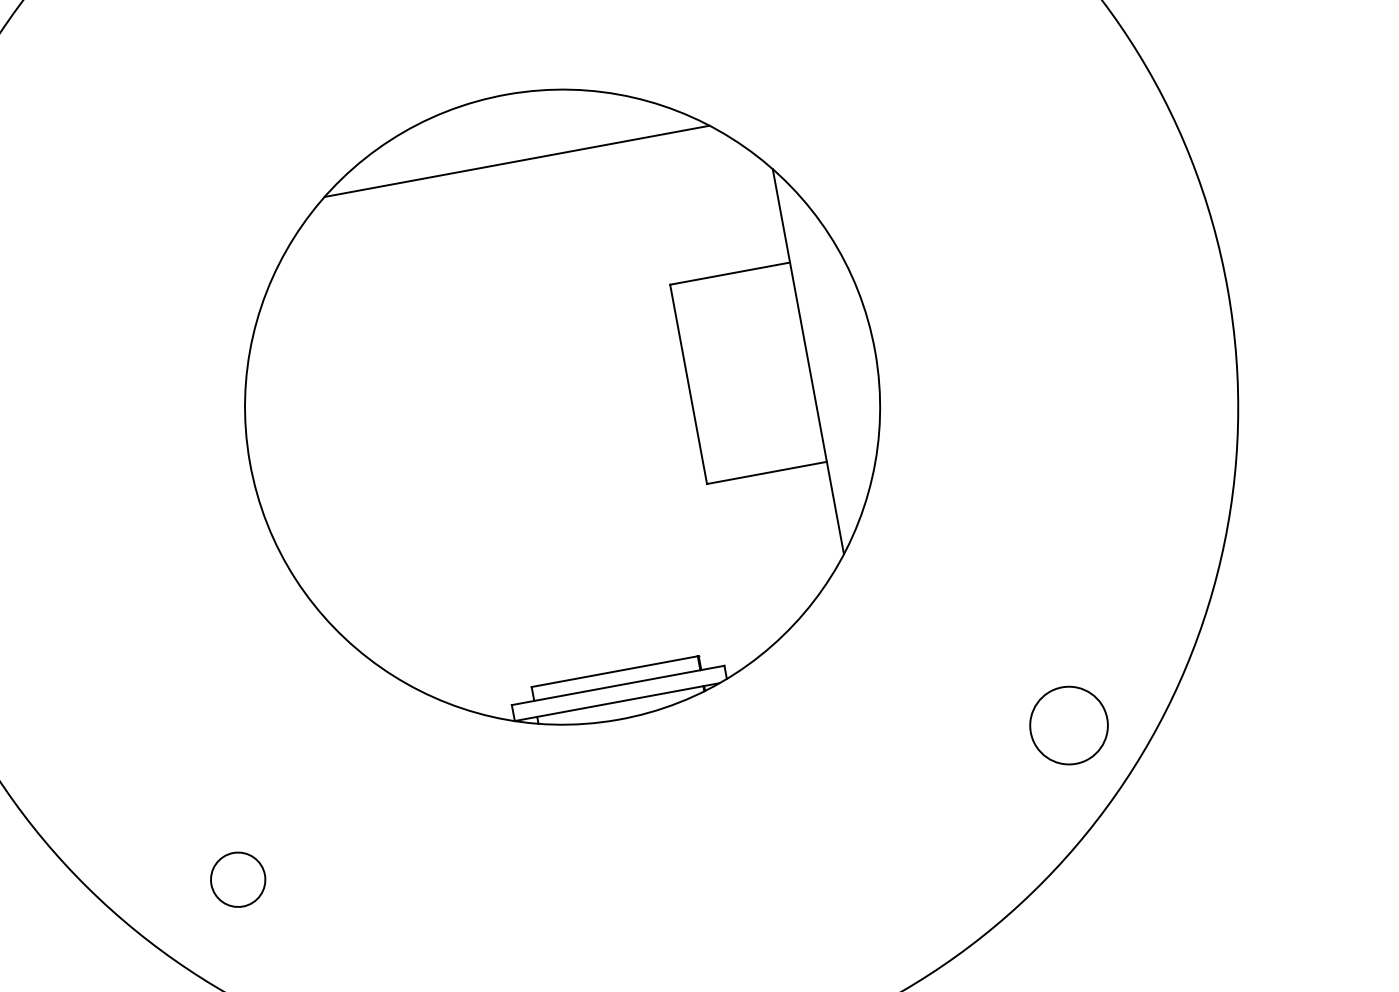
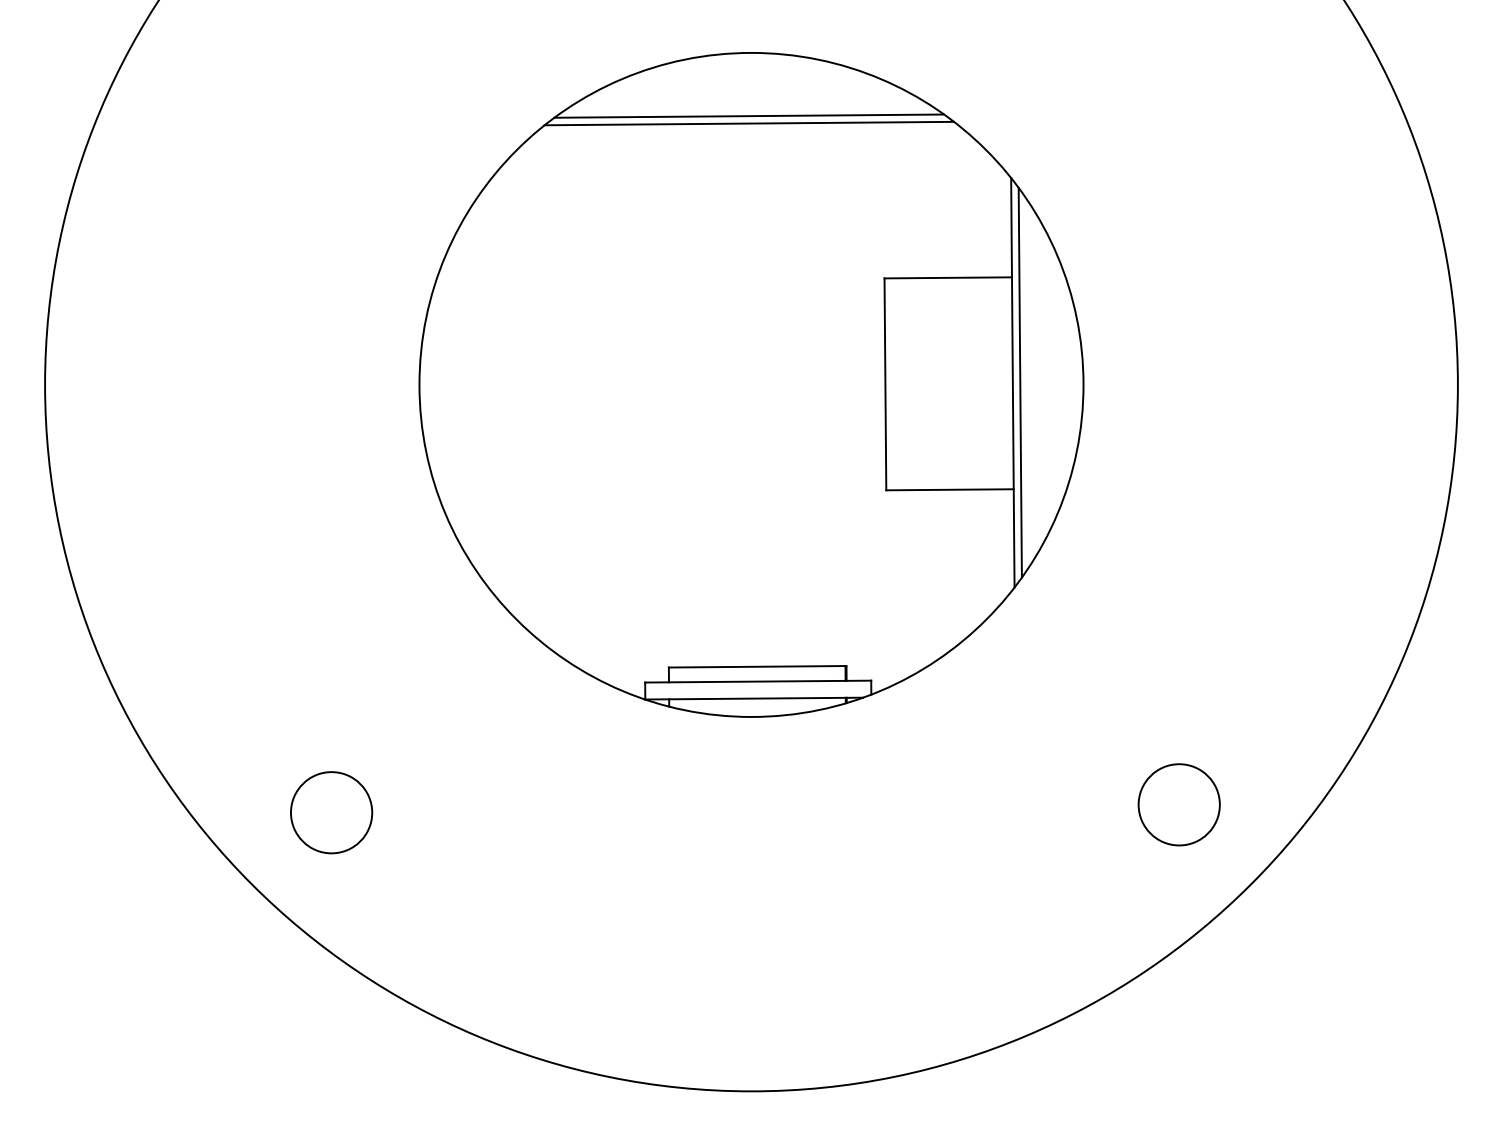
line: (515, 153) -> (749, 115), added
line: (814, 360) -> (1019, 382), added
circle: (1068, 725) -> (1178, 804), moved
circle: (238, 879) -> (331, 812), size x1.43

